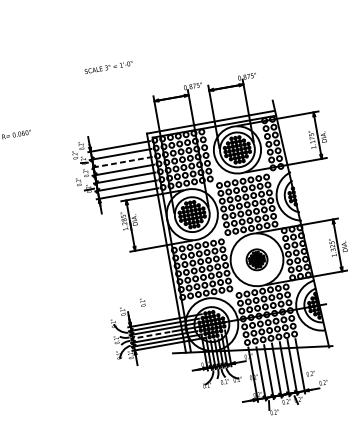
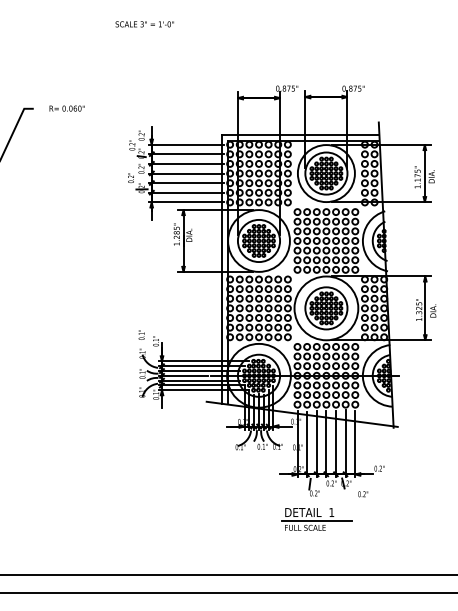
text: (108, 67) -> (144, 24), moved
line: (121, 162) -> (186, 163), dashed -> solid
part: (257, 259) -> (326, 308), size x1.67
text: (142, 302) -> (141, 334), moved
line: (149, 335) -> (182, 375), dashed -> solid
text: (311, 373) -> (363, 494), moved

